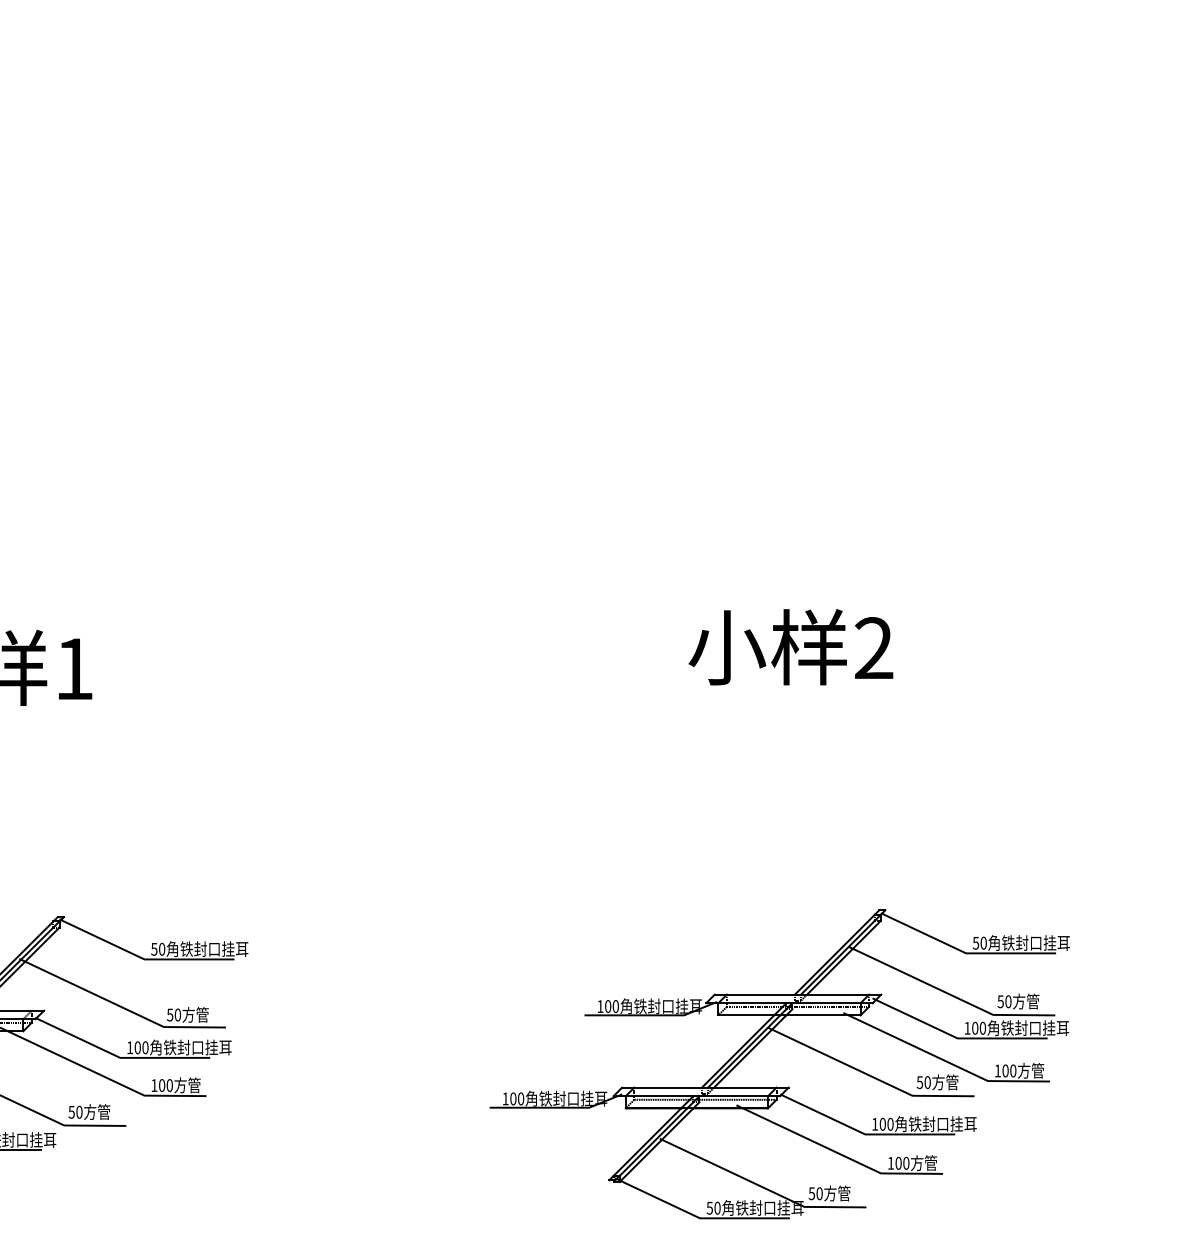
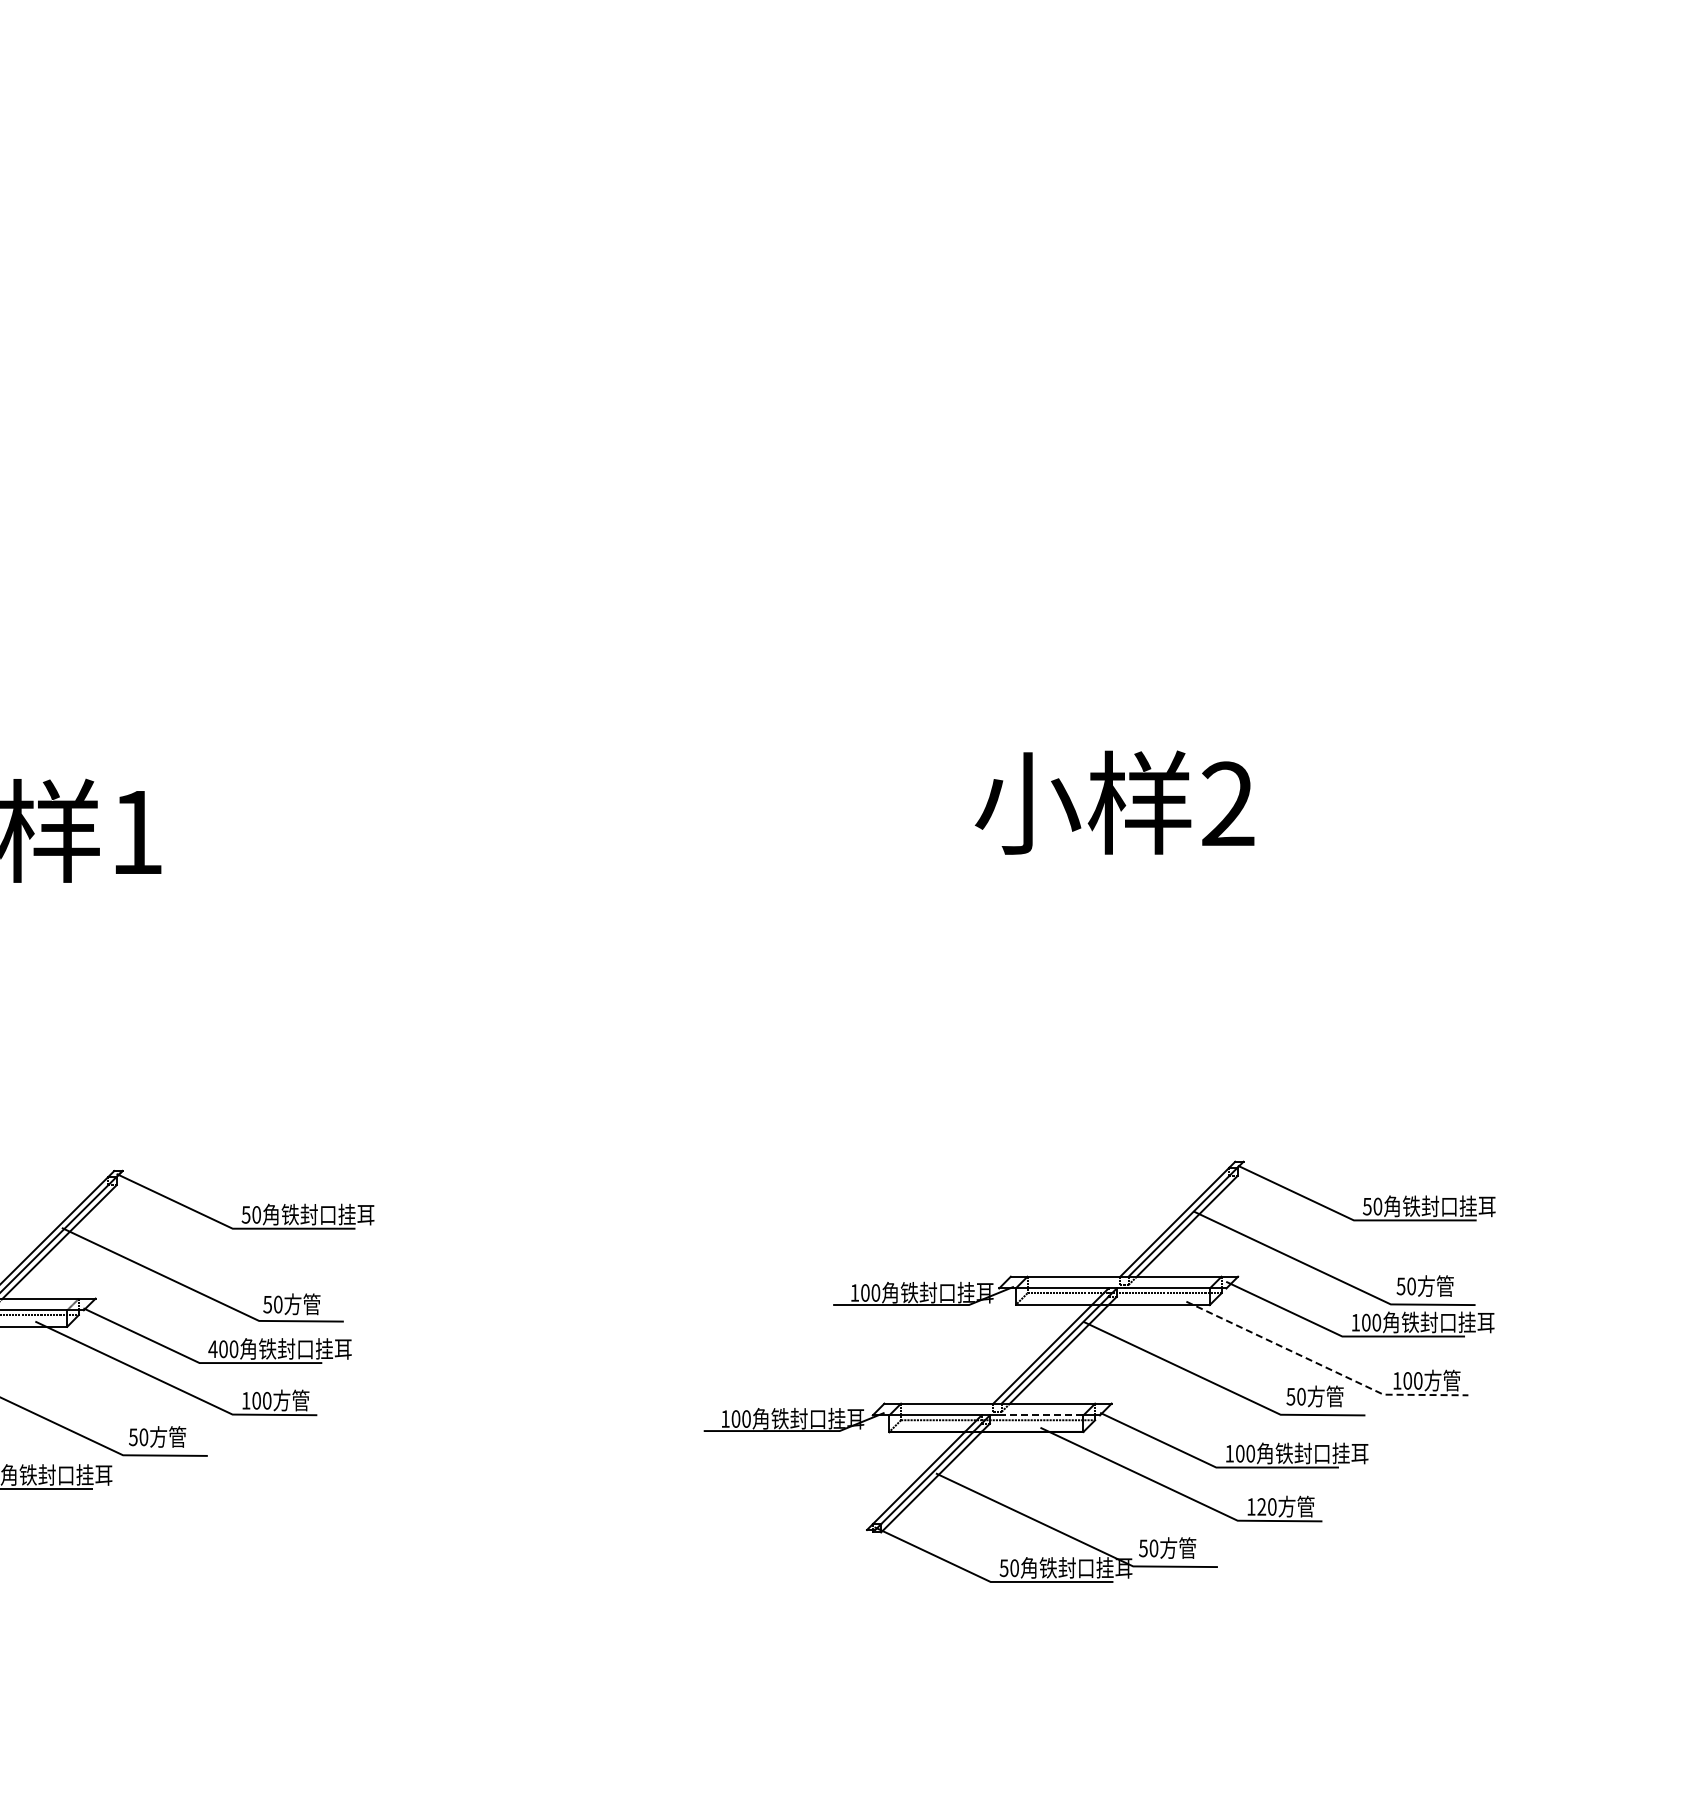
text: (129, 1047) -> (212, 1348), 100 -> 400
line: (944, 1060) -> (1324, 1366), solid -> dashed
line: (736, 1096) -> (1040, 1415), solid -> dashed
text: (898, 1163) -> (1261, 1506), 100 -> 120

